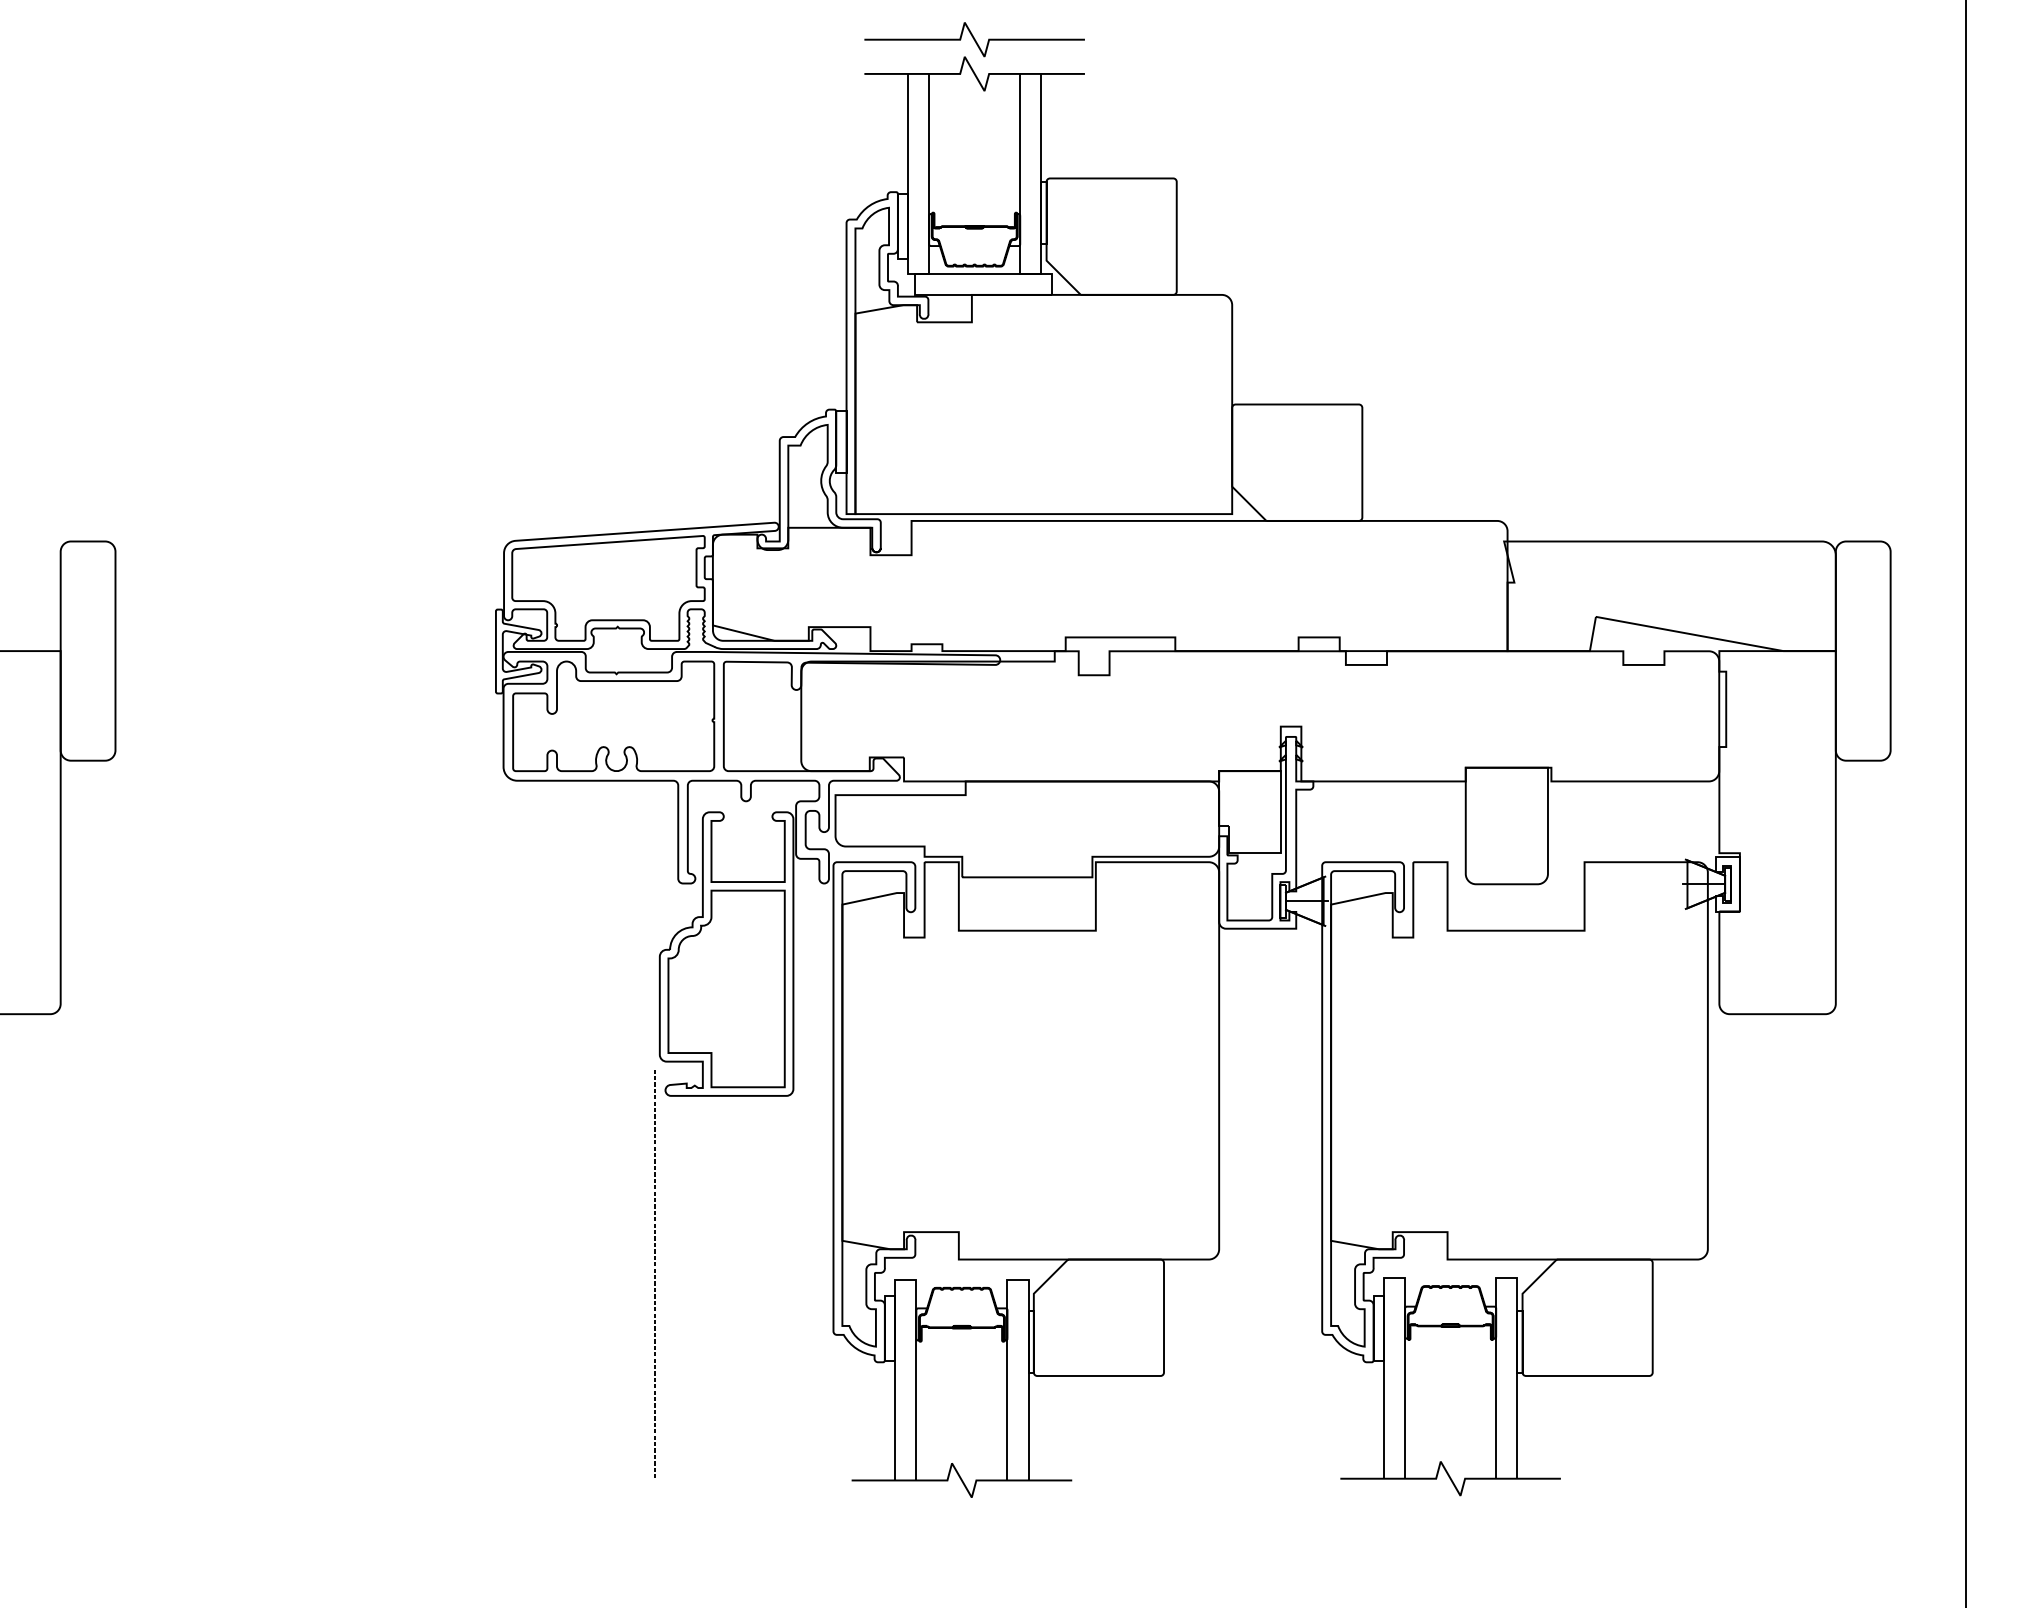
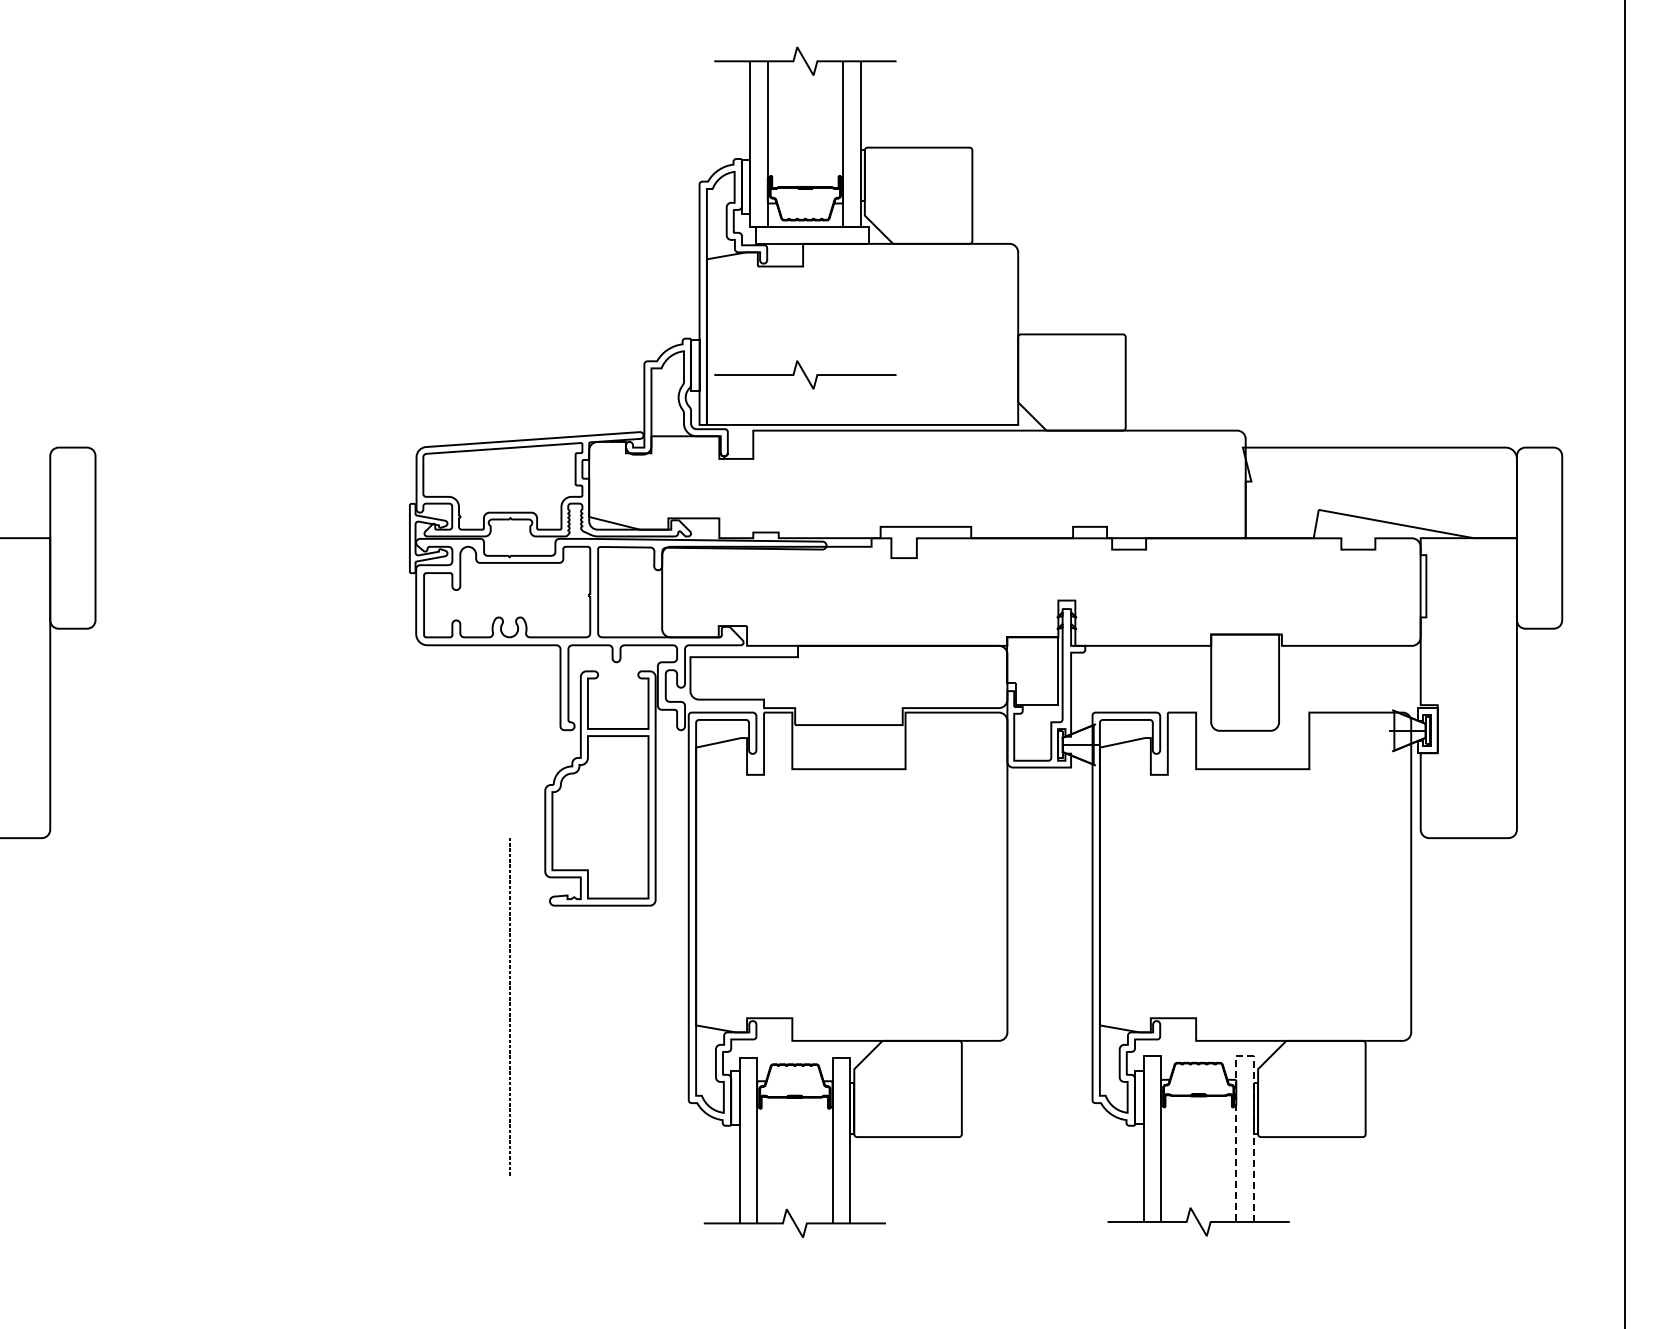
curve: (974, 39) -> (805, 374), moved
line: (654, 1272) -> (509, 1005), moved
line: (1507, 1278) -> (1245, 1056), solid -> dashed

